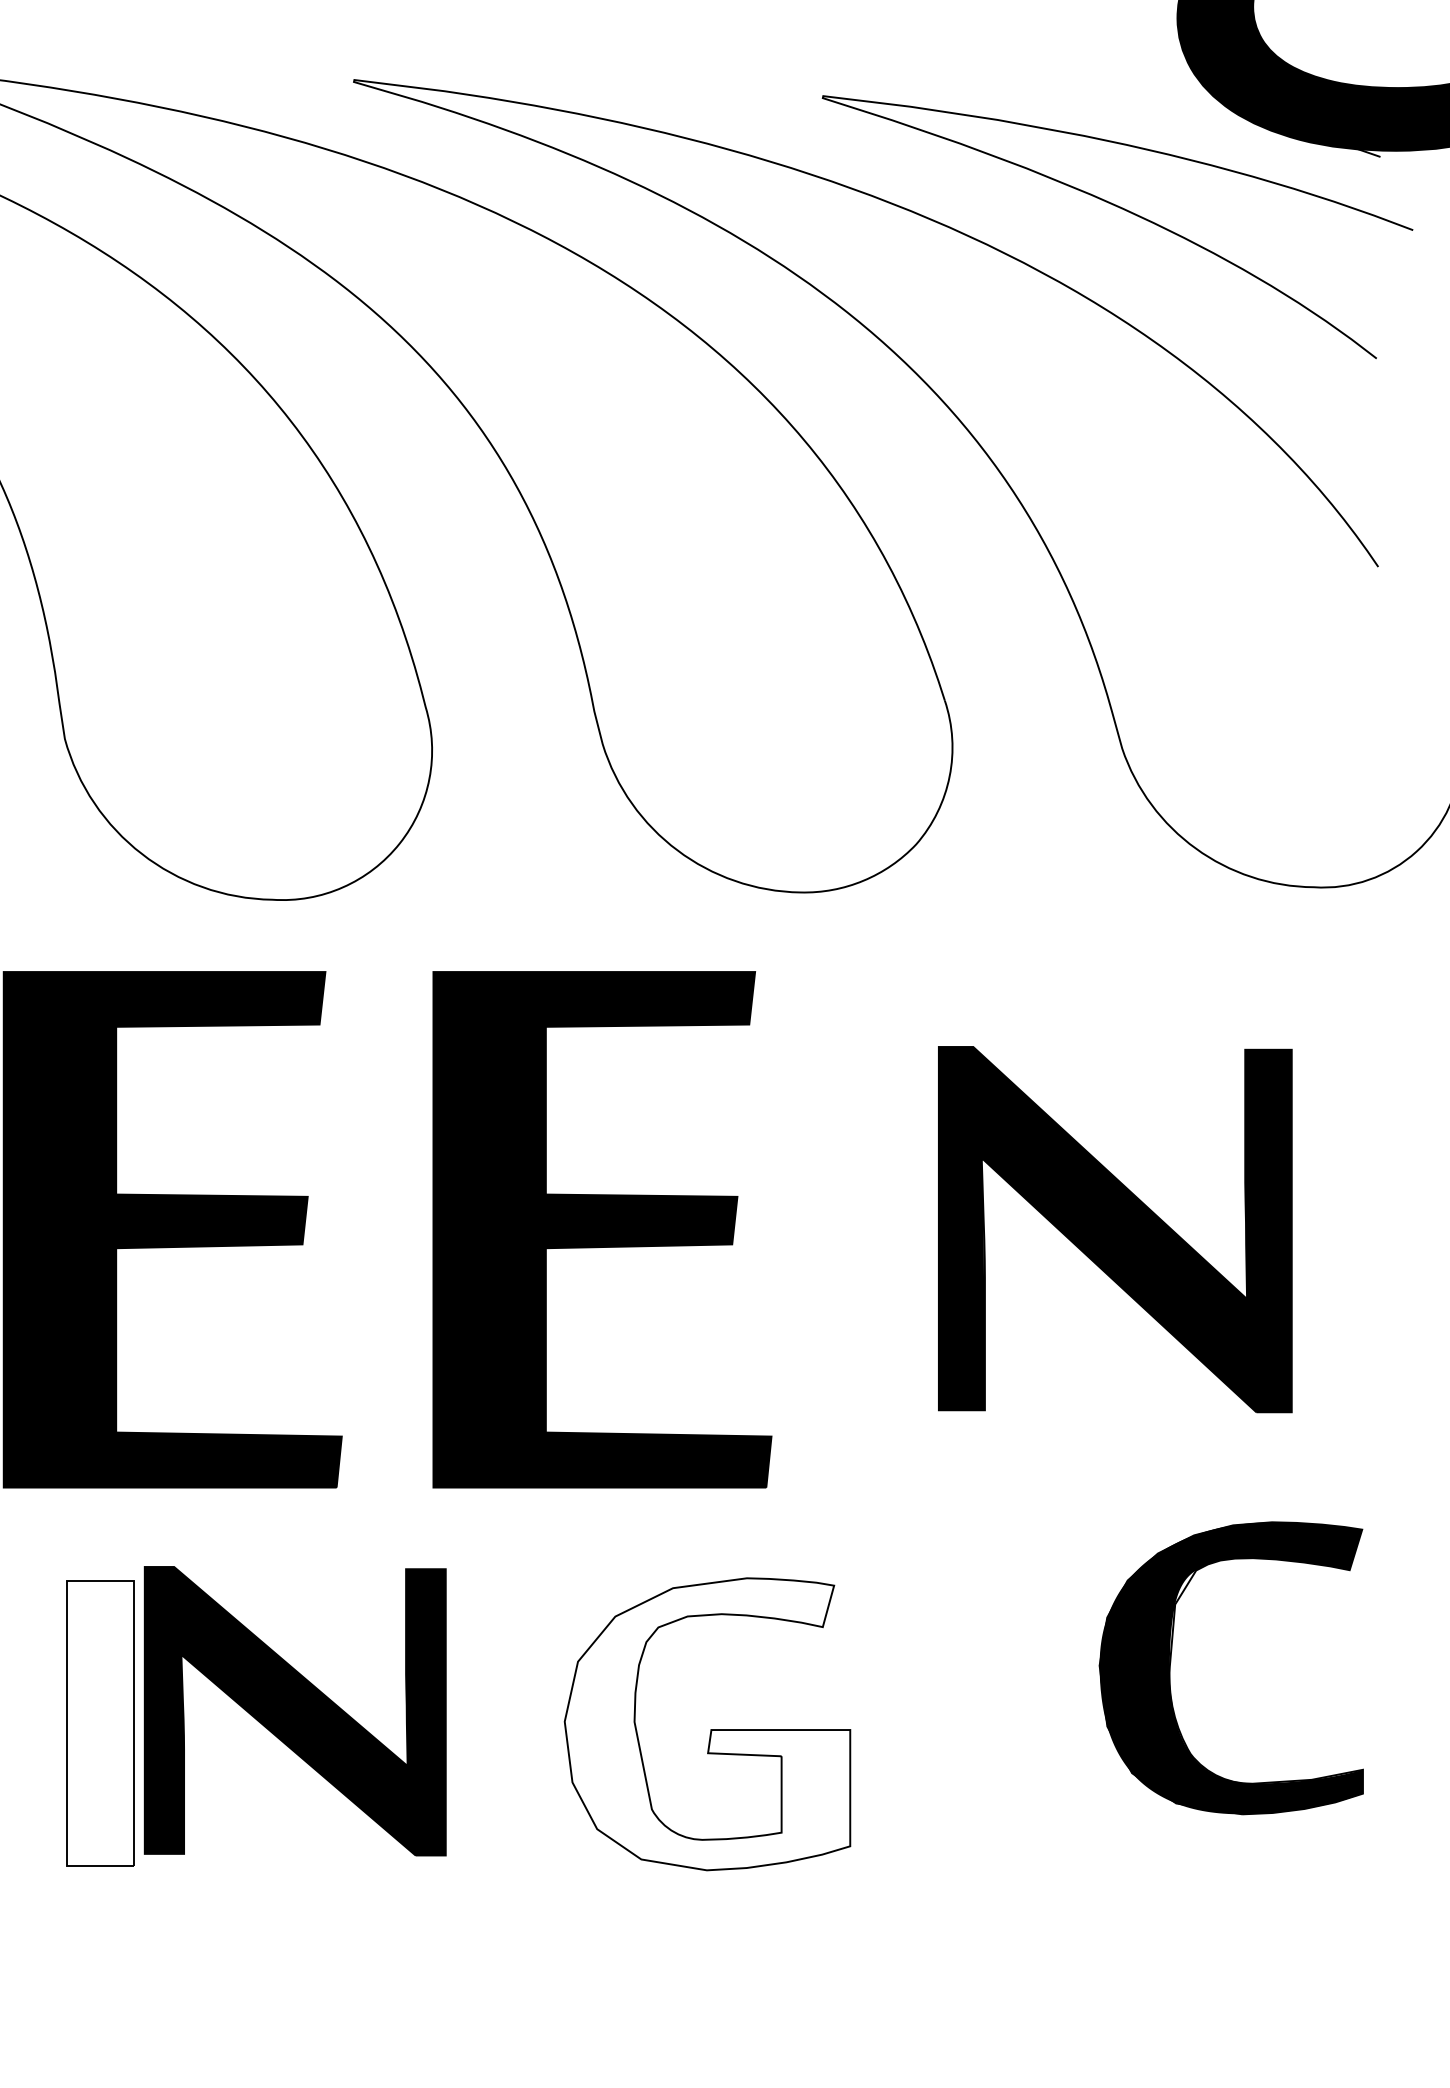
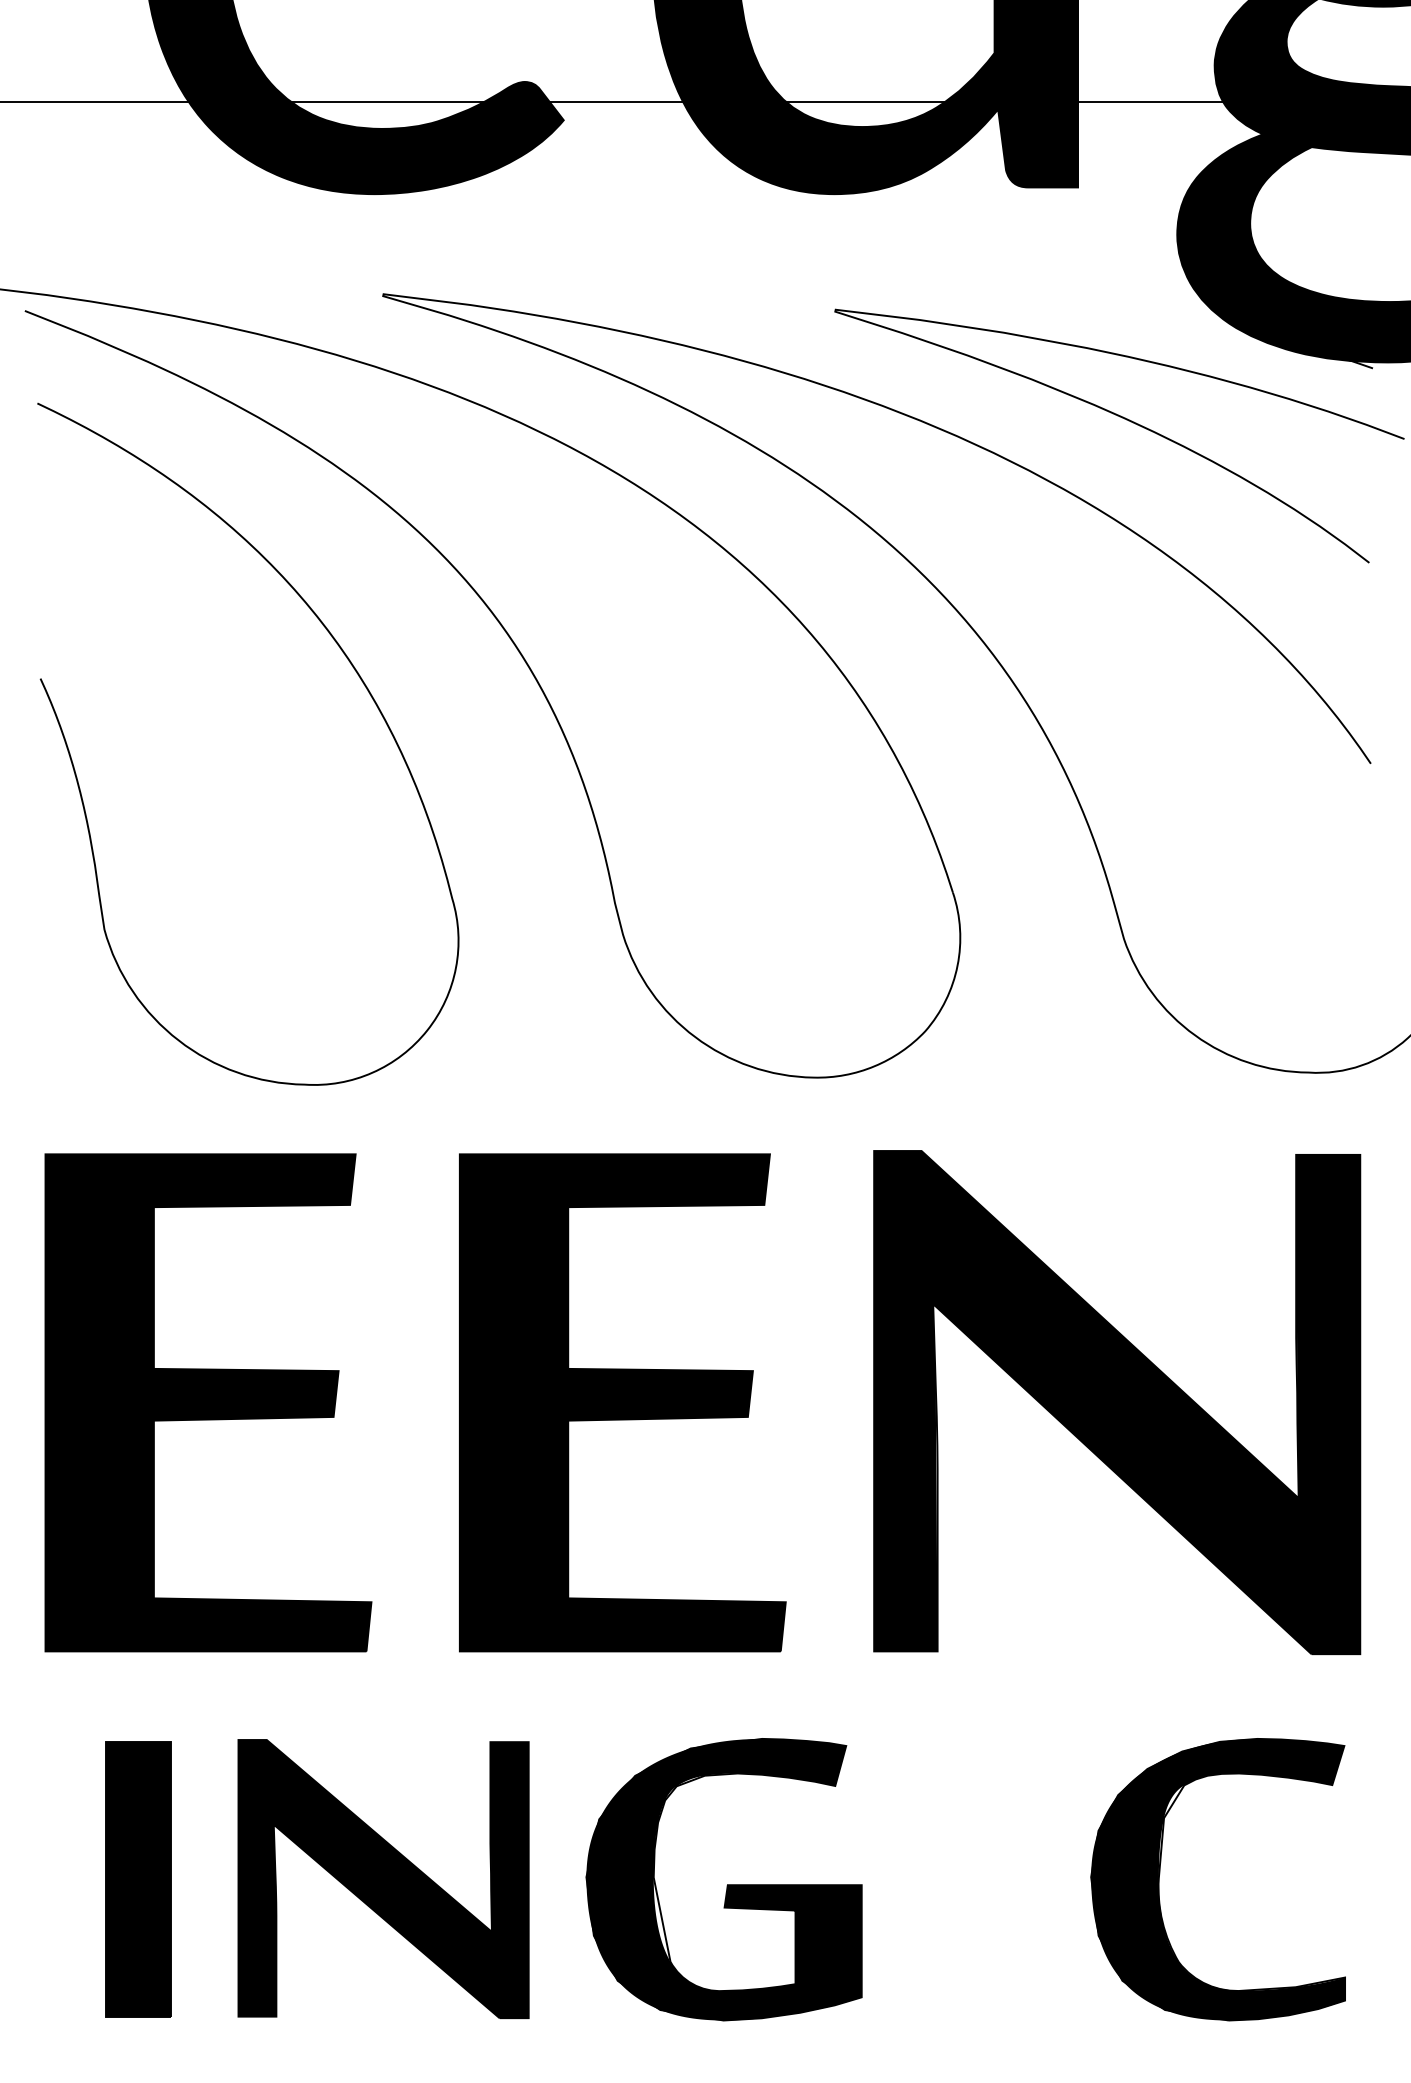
part: (1115, 1229) -> (1117, 1402), size x1.43
part: (1171, 1662) -> (1160, 1874), moved
part: (295, 1711) -> (383, 1879), moved
fill: (100, 1723) -> (138, 1878), added
fill: (706, 1724) -> (723, 1879), added

